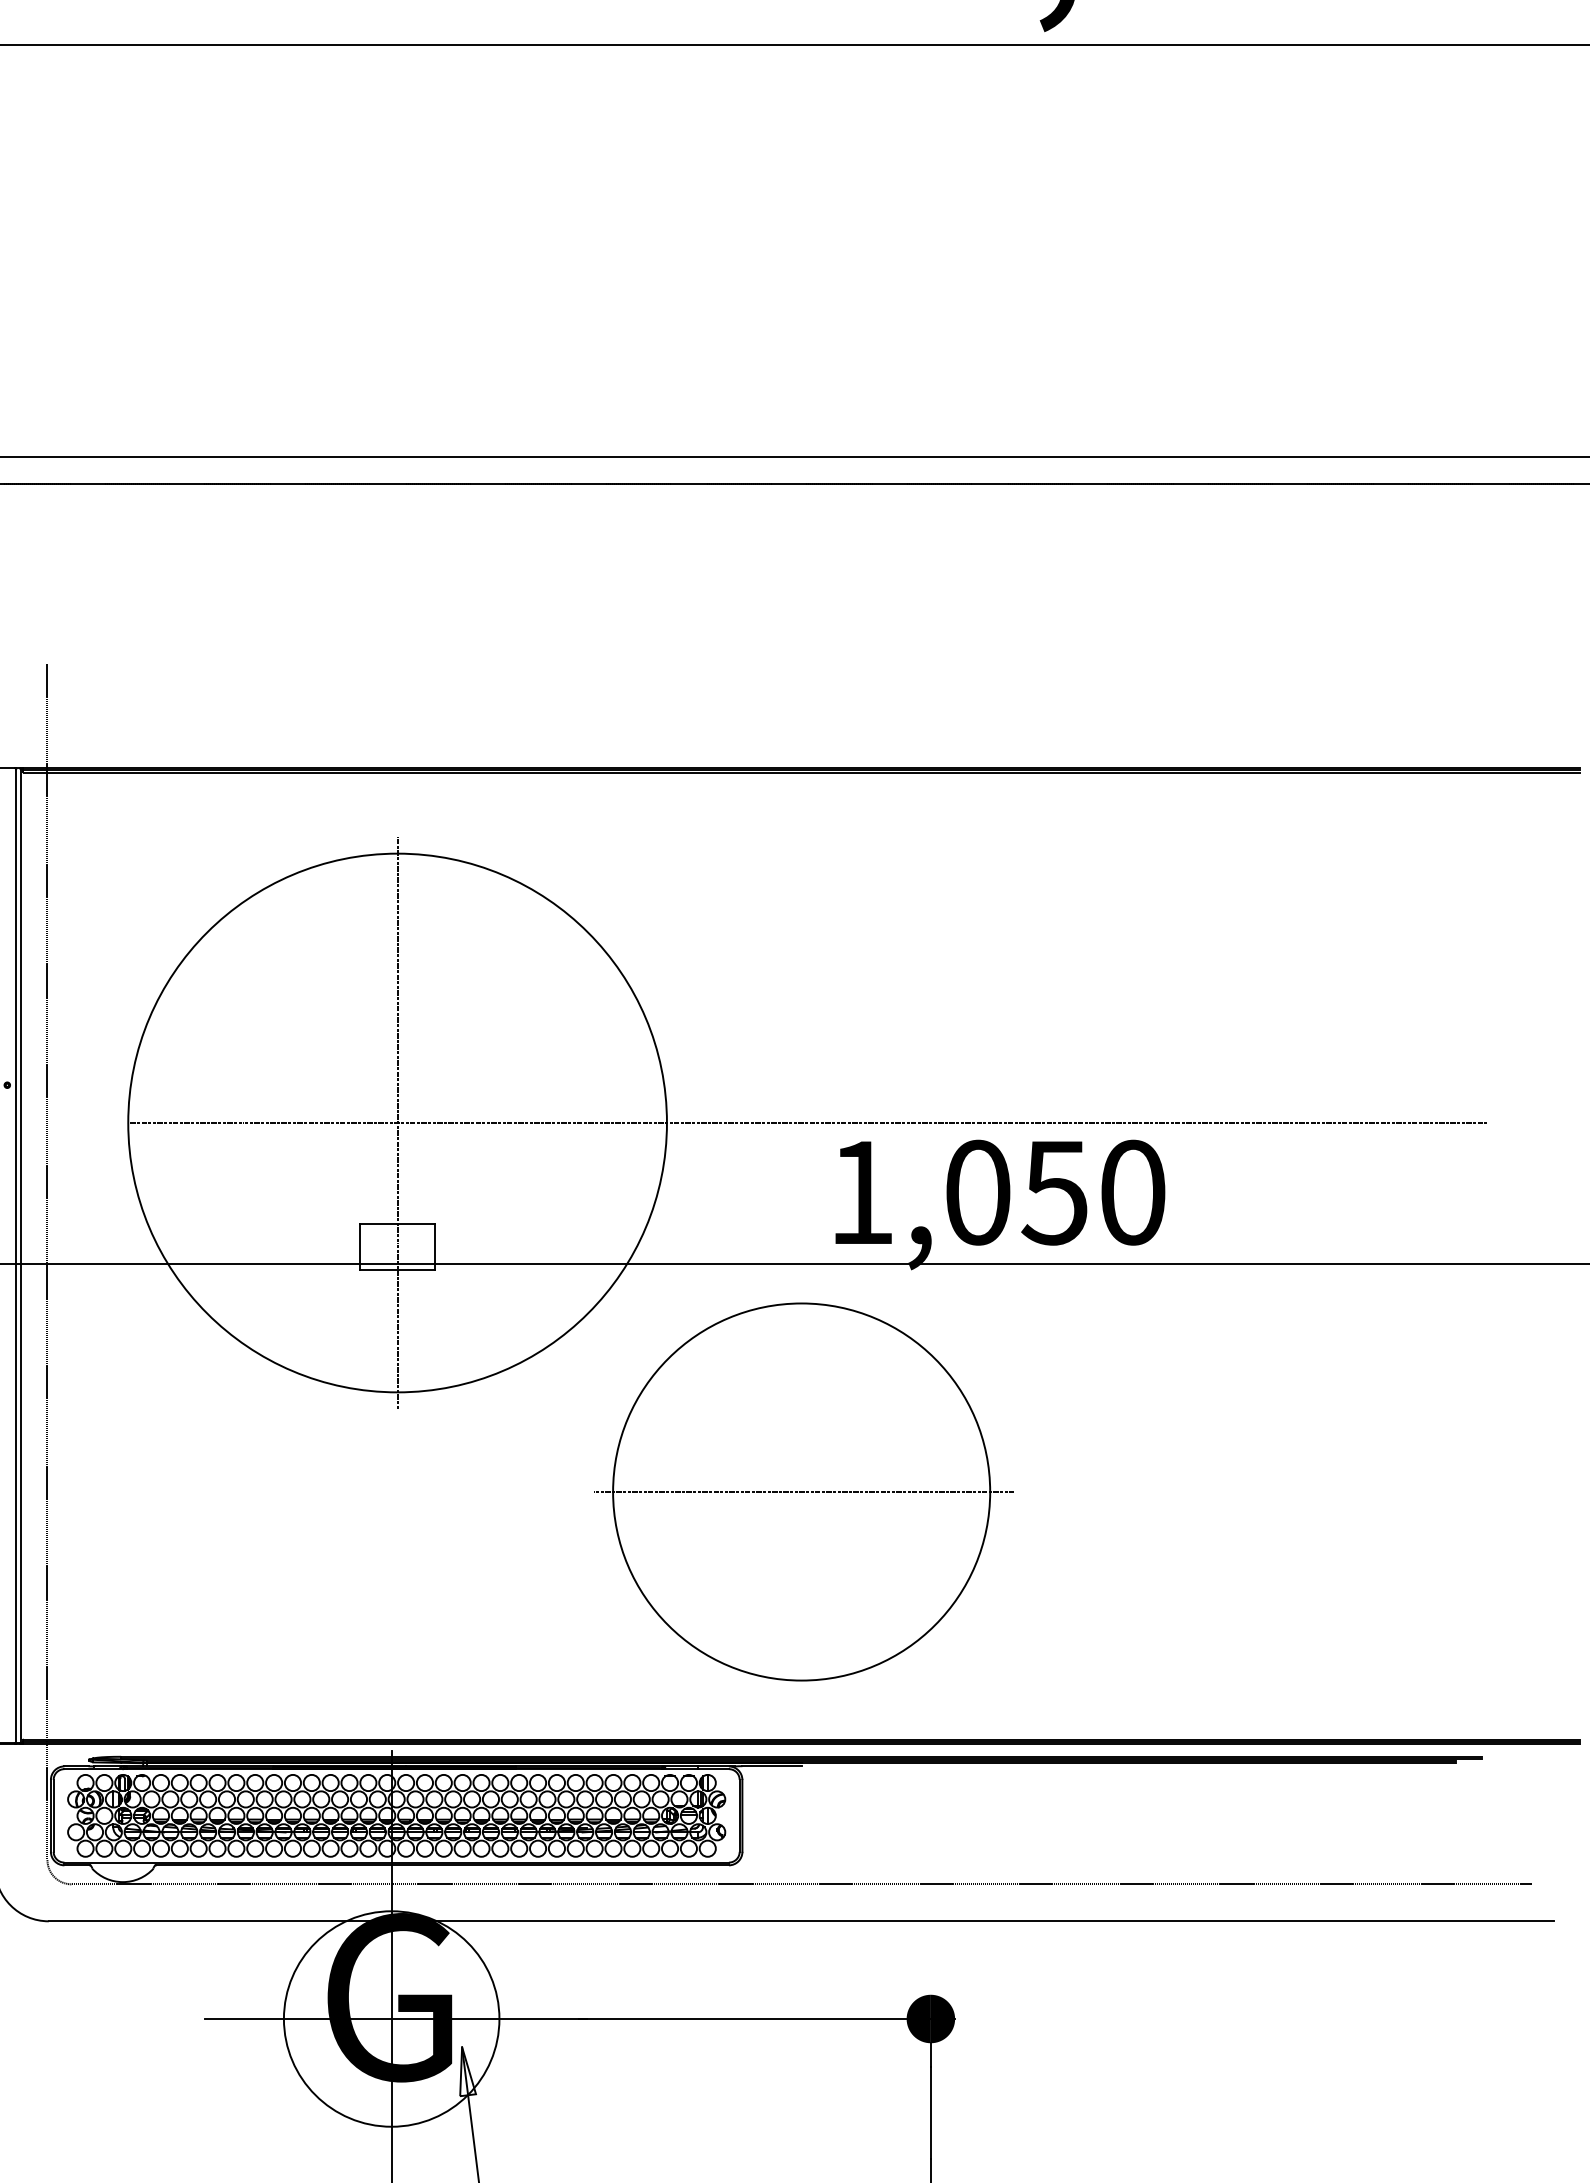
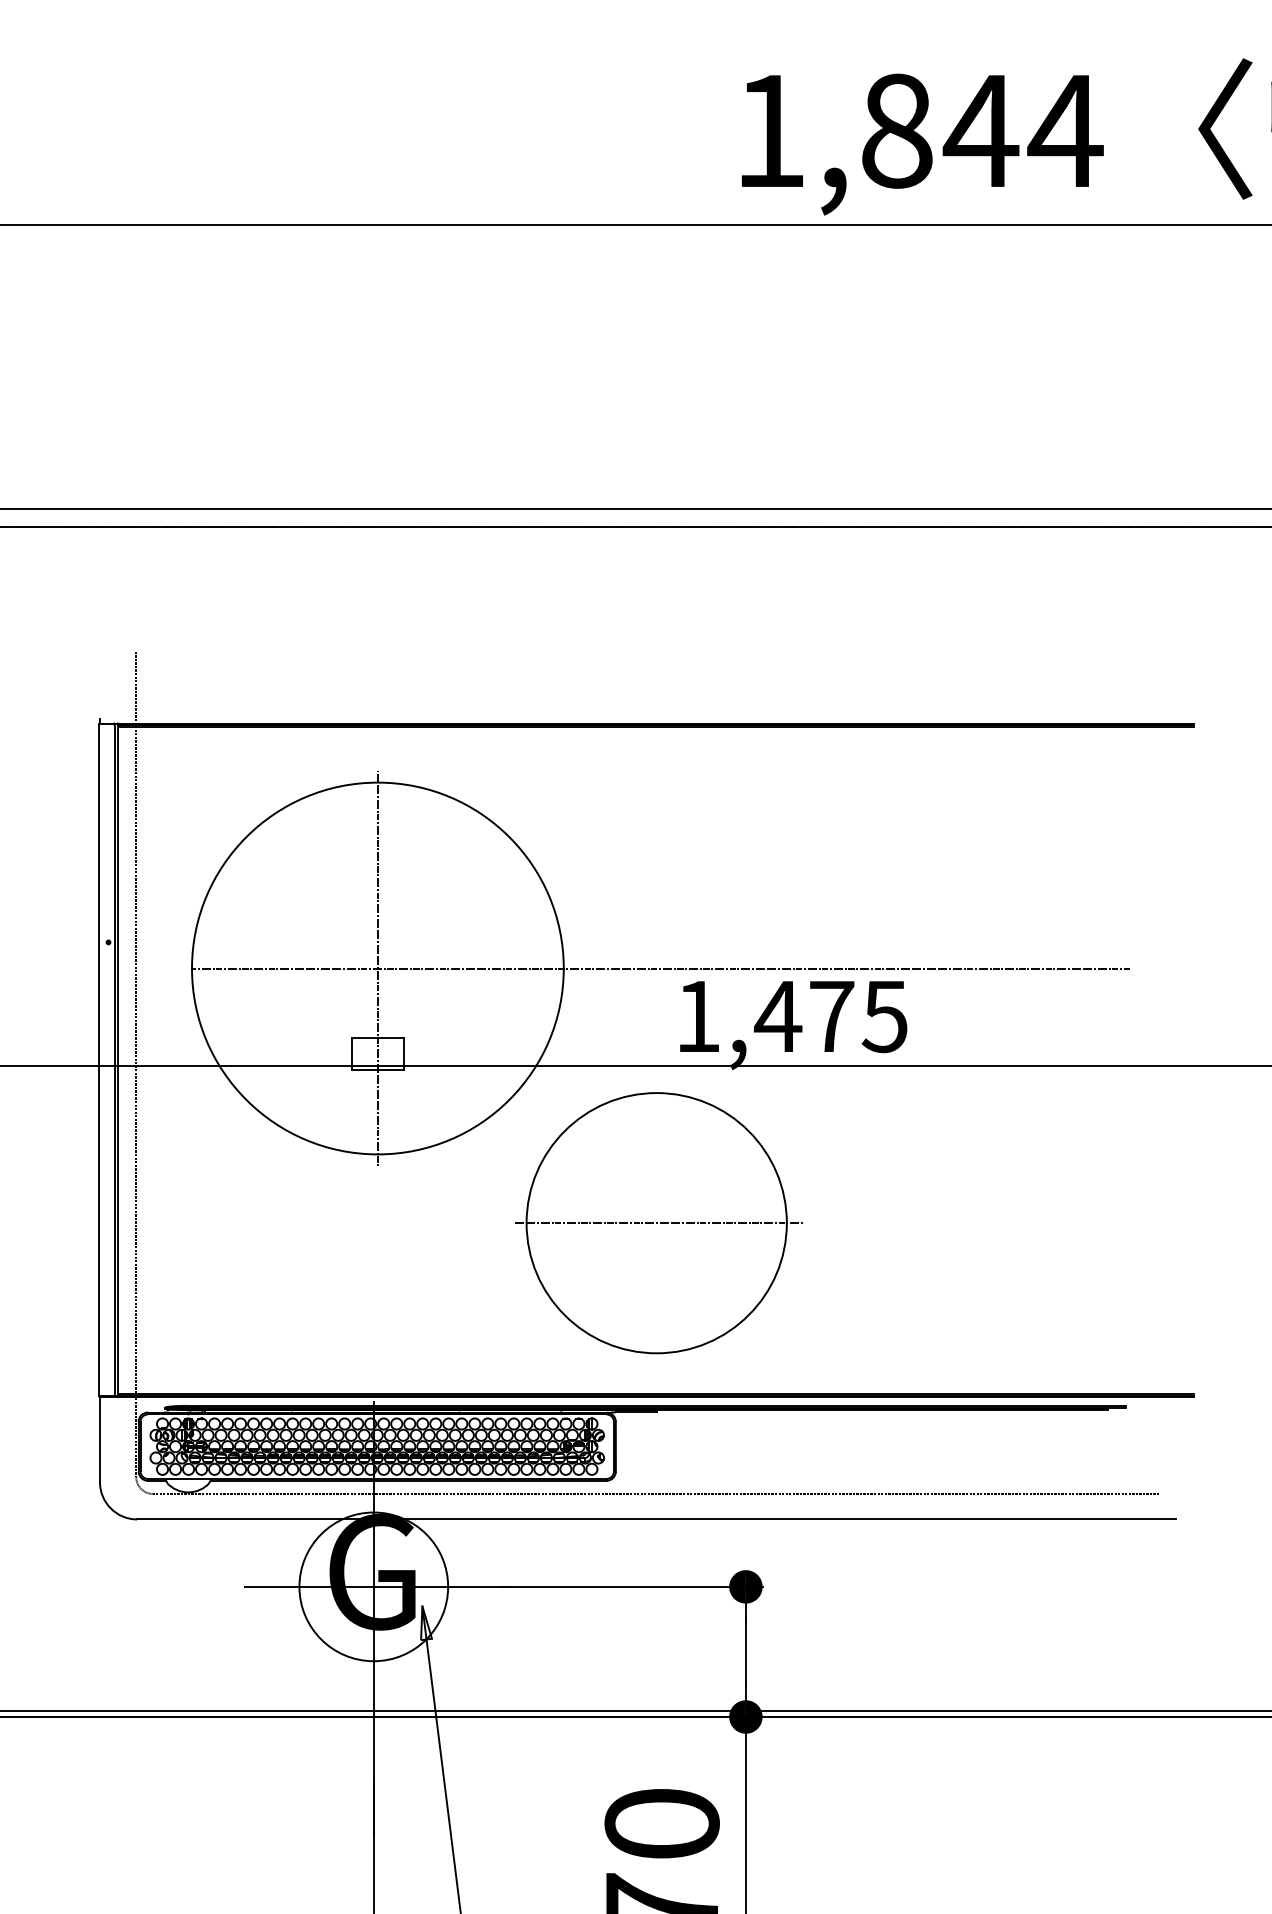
text: (1053, 1192) -> (830, 1016), 1,050 -> 1,475

